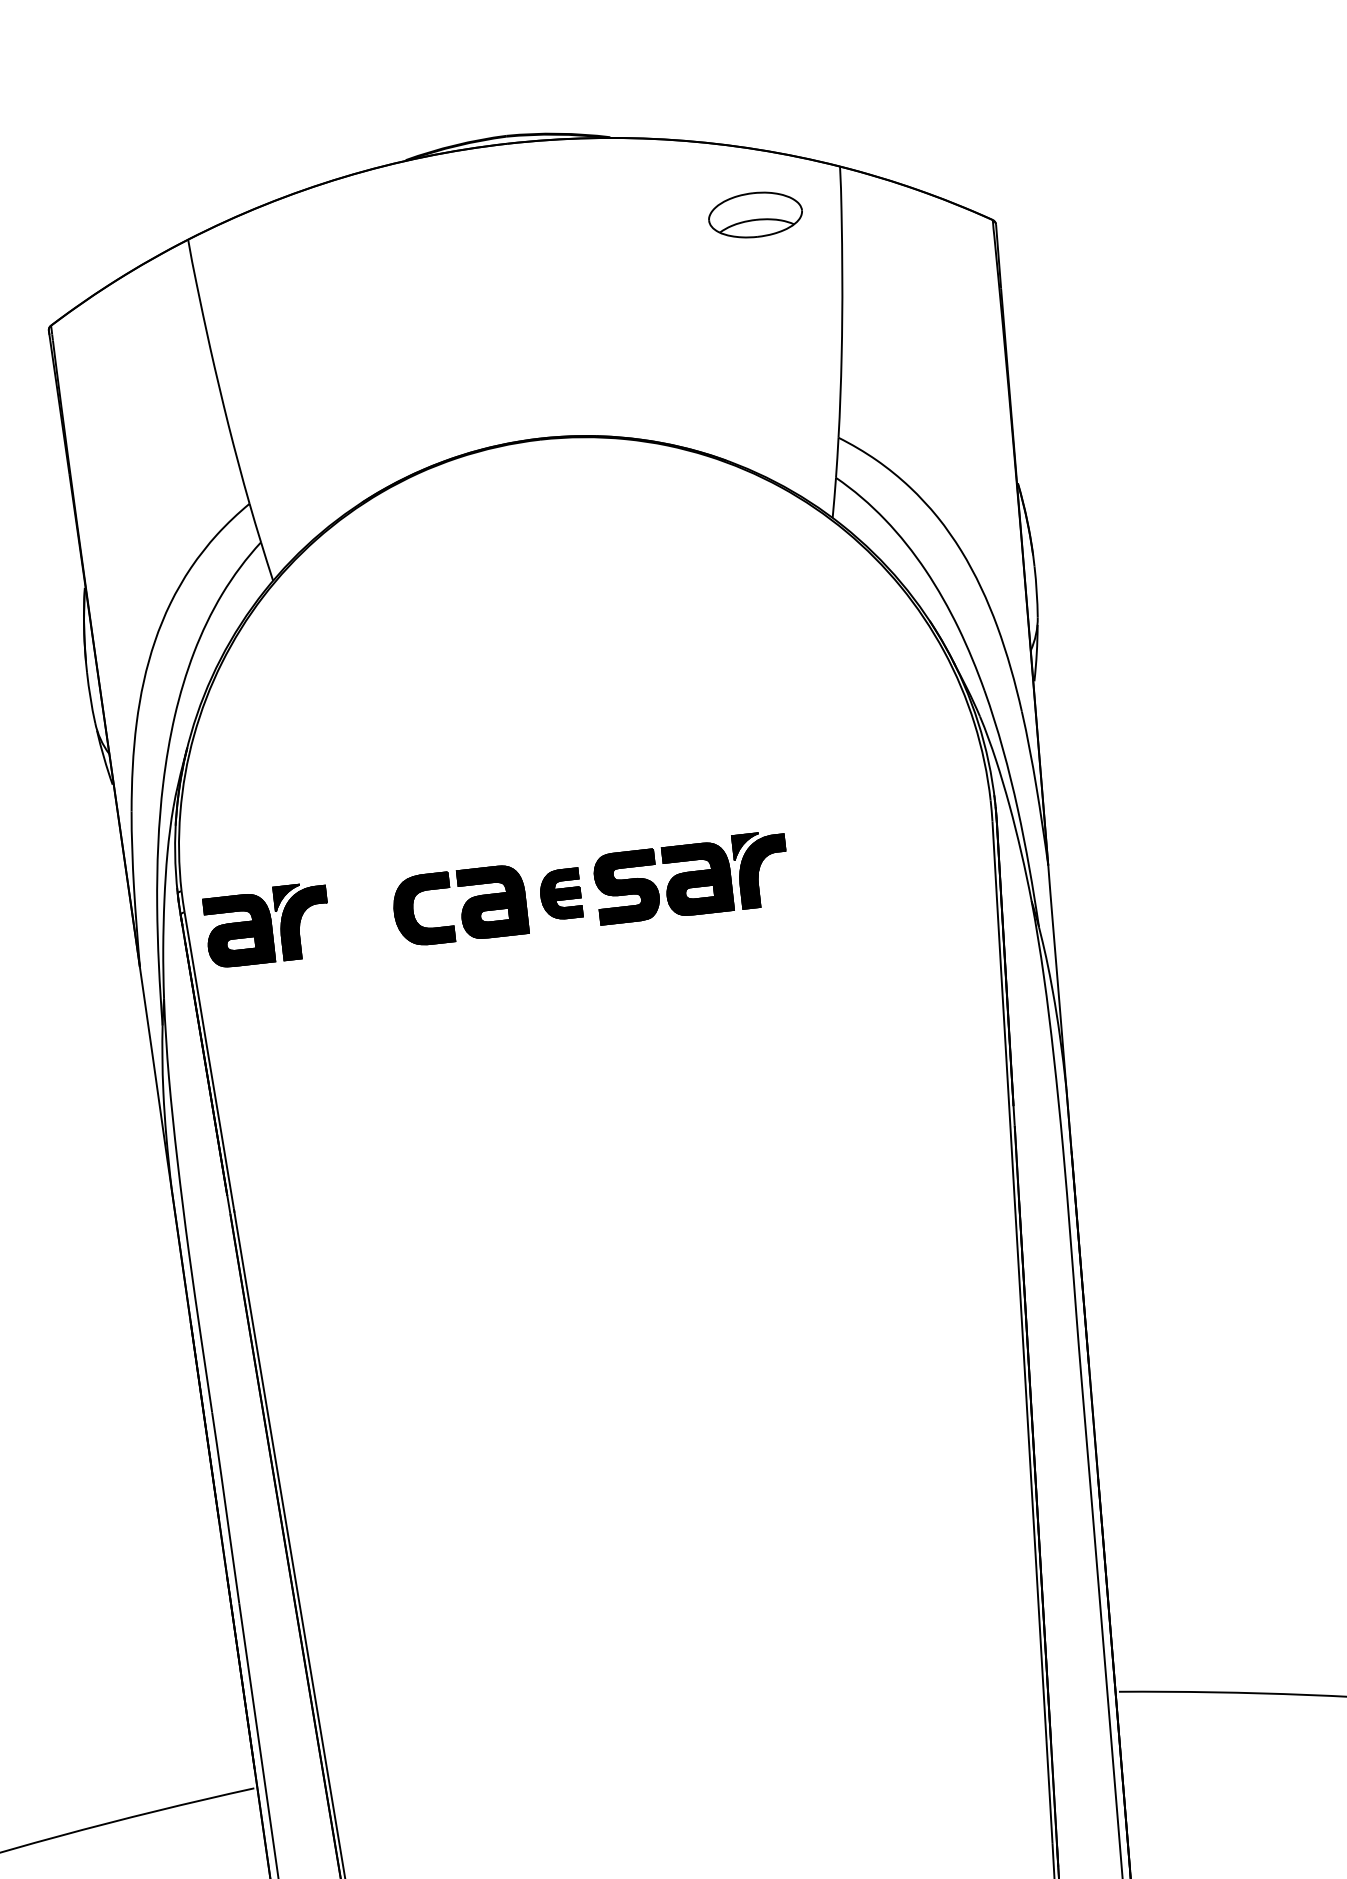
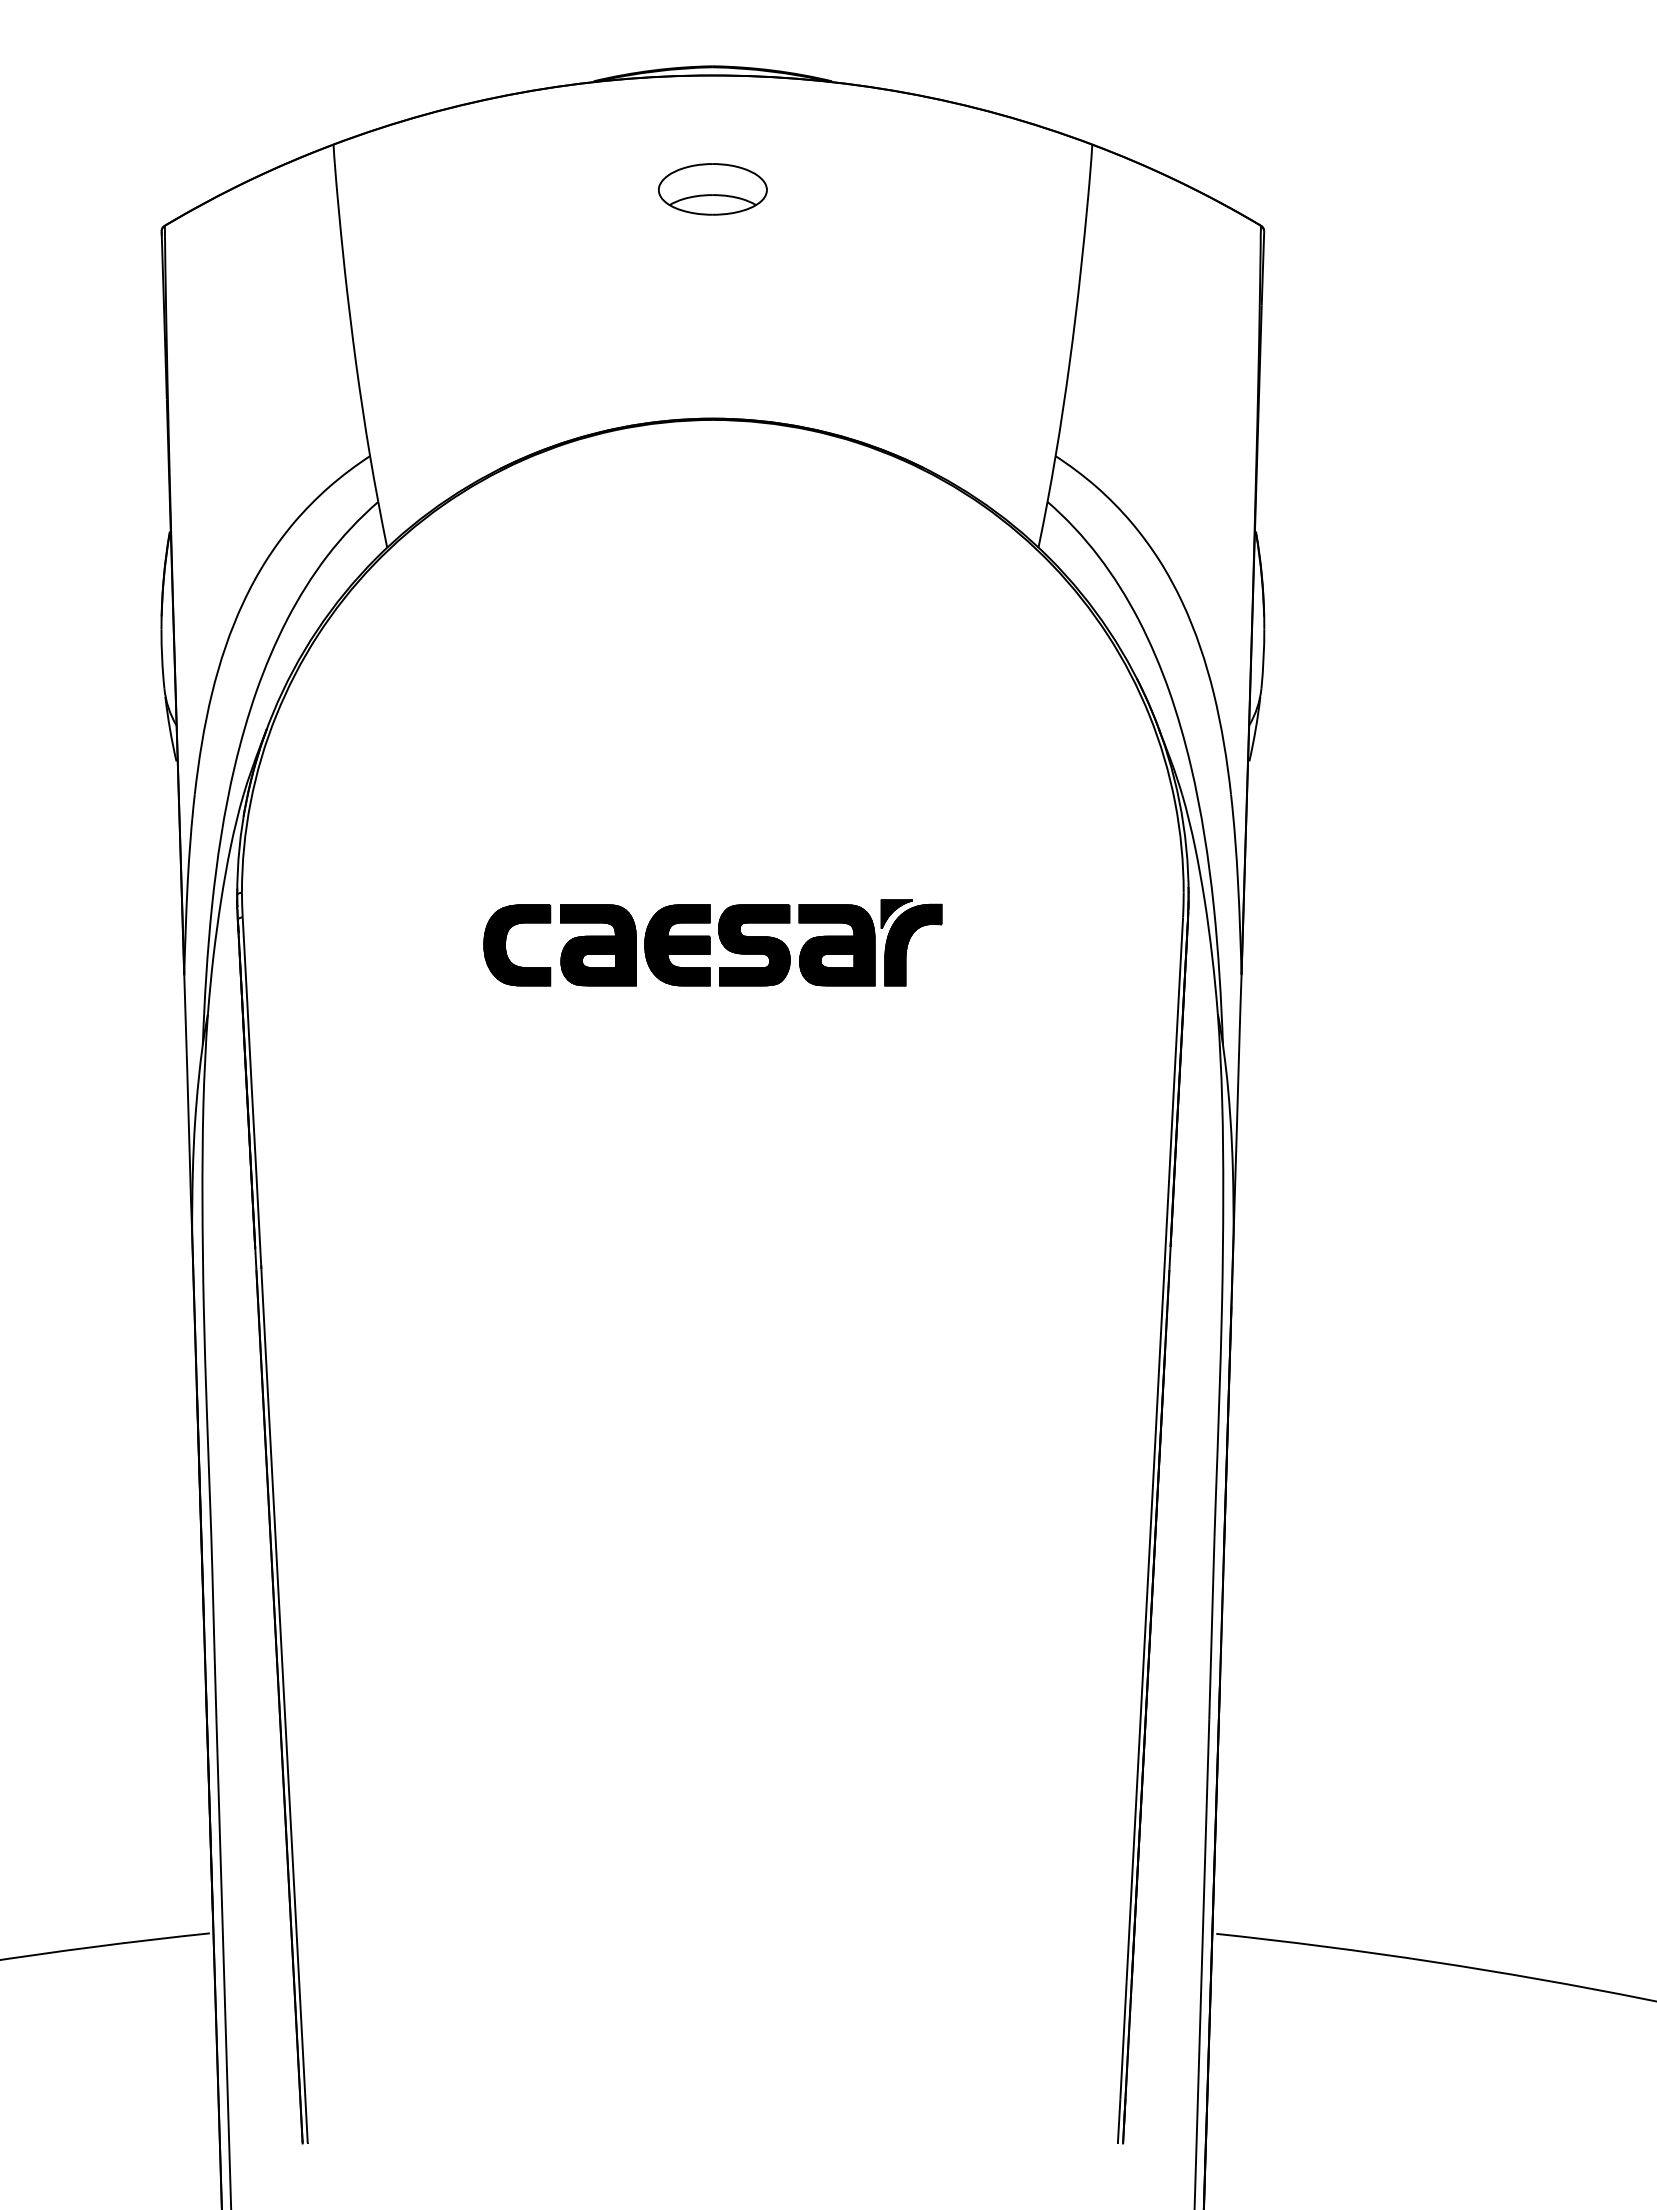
part: (755, 215) -> (712, 189), moved
part: (560, 894) -> (677, 945), size x1.43
part: (267, 924) -> (336, 942), removed

